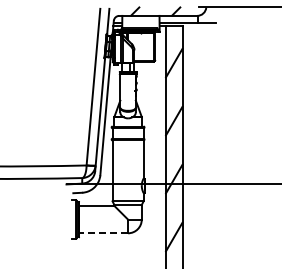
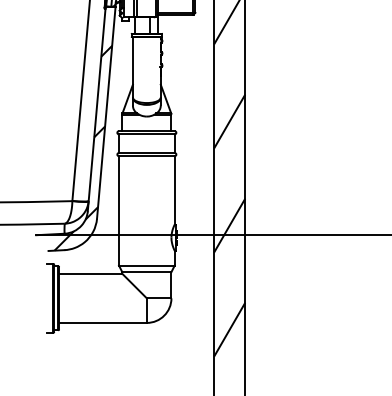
hatch: (92, 136) -> (82, 149), added
line: (103, 233) -> (102, 323), dashed -> solid

